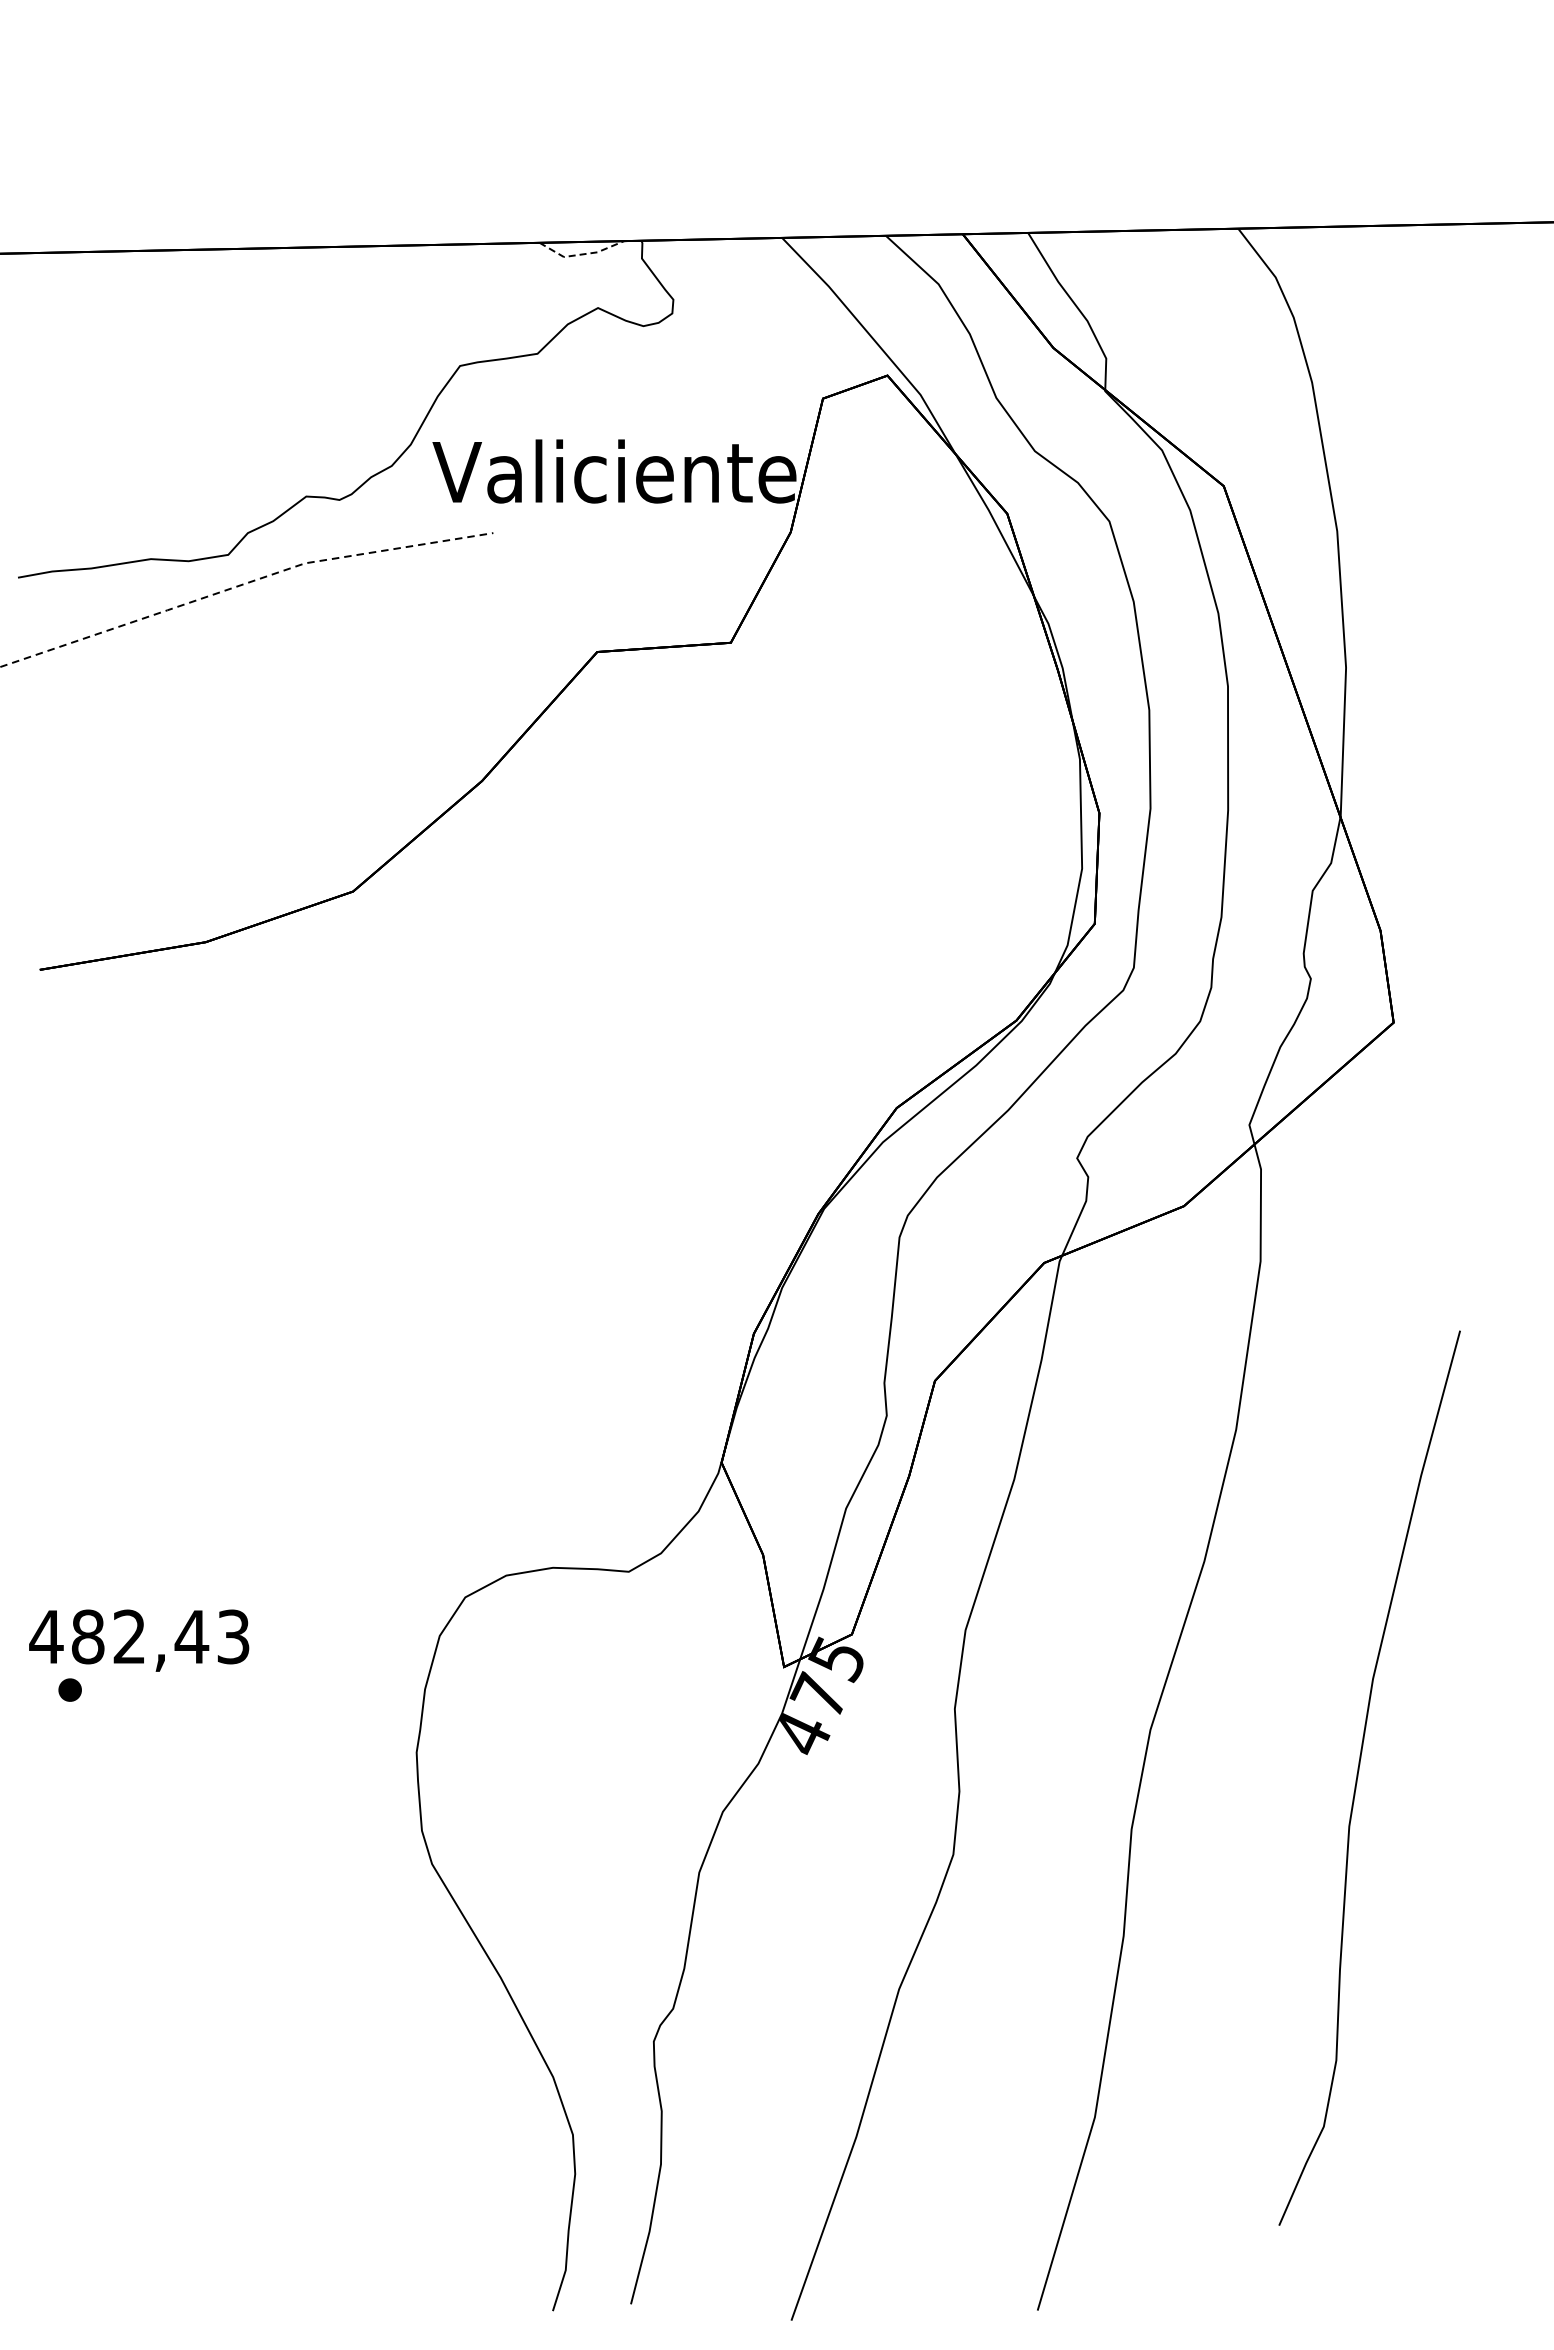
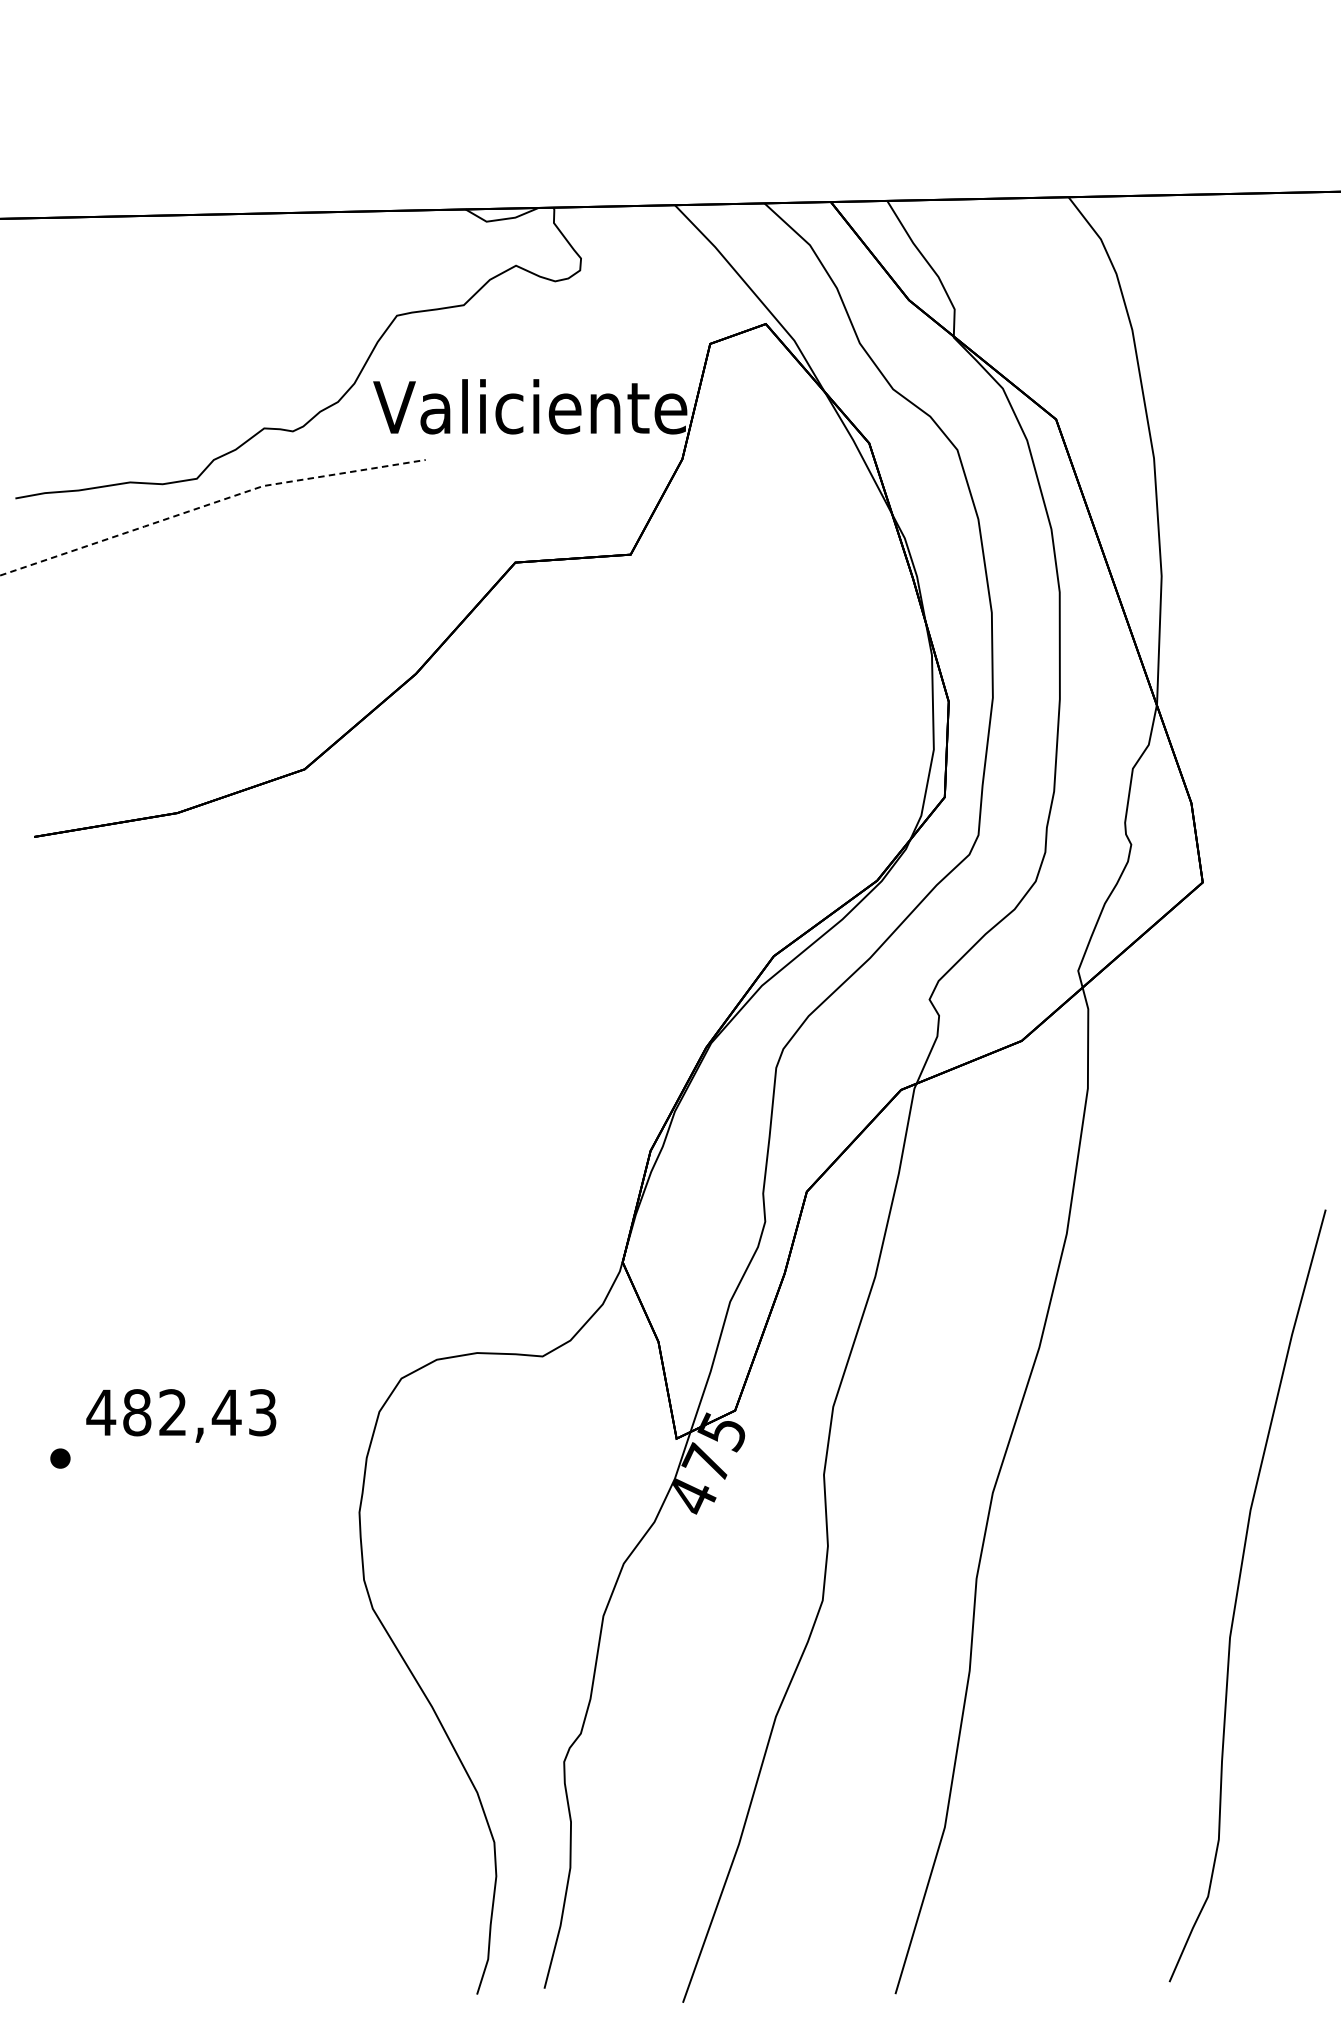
line: (581, 254) -> (501, 219), dashed -> solid
text: (139, 1640) -> (181, 1415), moved
curve: (1358, 1777) -> (1237, 1595), moved

